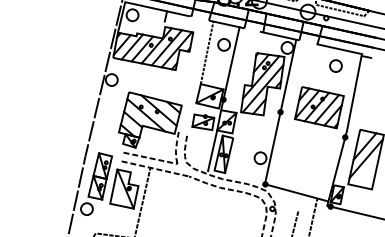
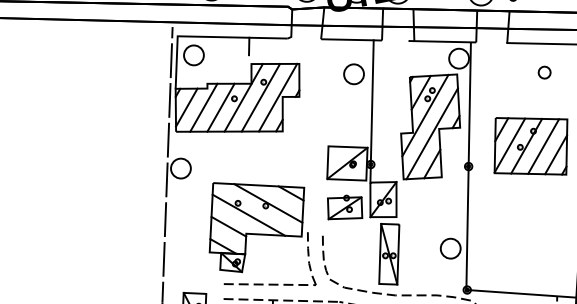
line: (206, 52) -> (327, 92), removed
part: (335, 65) -> (543, 71), size x0.6
line: (212, 150) -> (369, 251), removed

